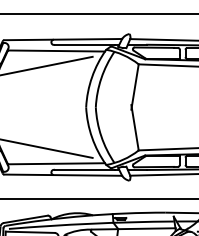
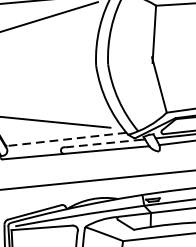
line: (57, 163) -> (67, 139), solid -> dashed
line: (85, 170) -> (103, 144), solid -> dashed

